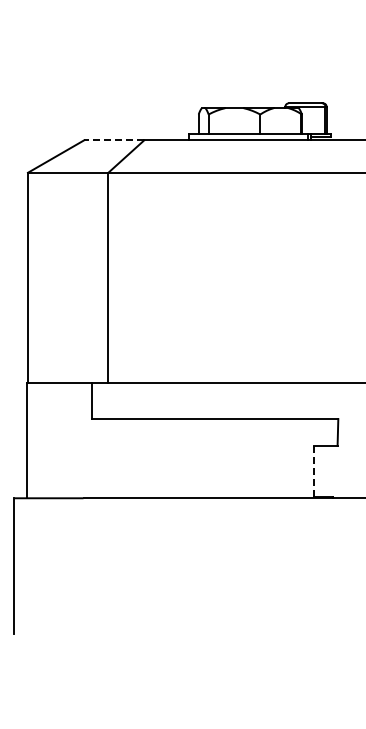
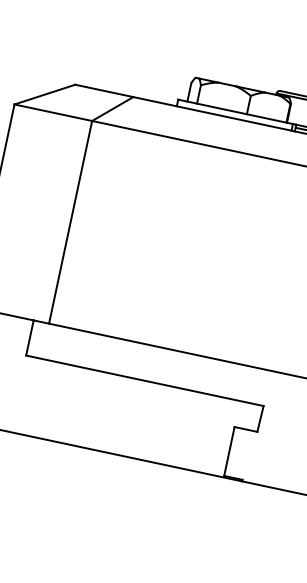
line: (113, 140) -> (103, 90), dashed -> solid
line: (313, 471) -> (228, 451), dashed -> solid

